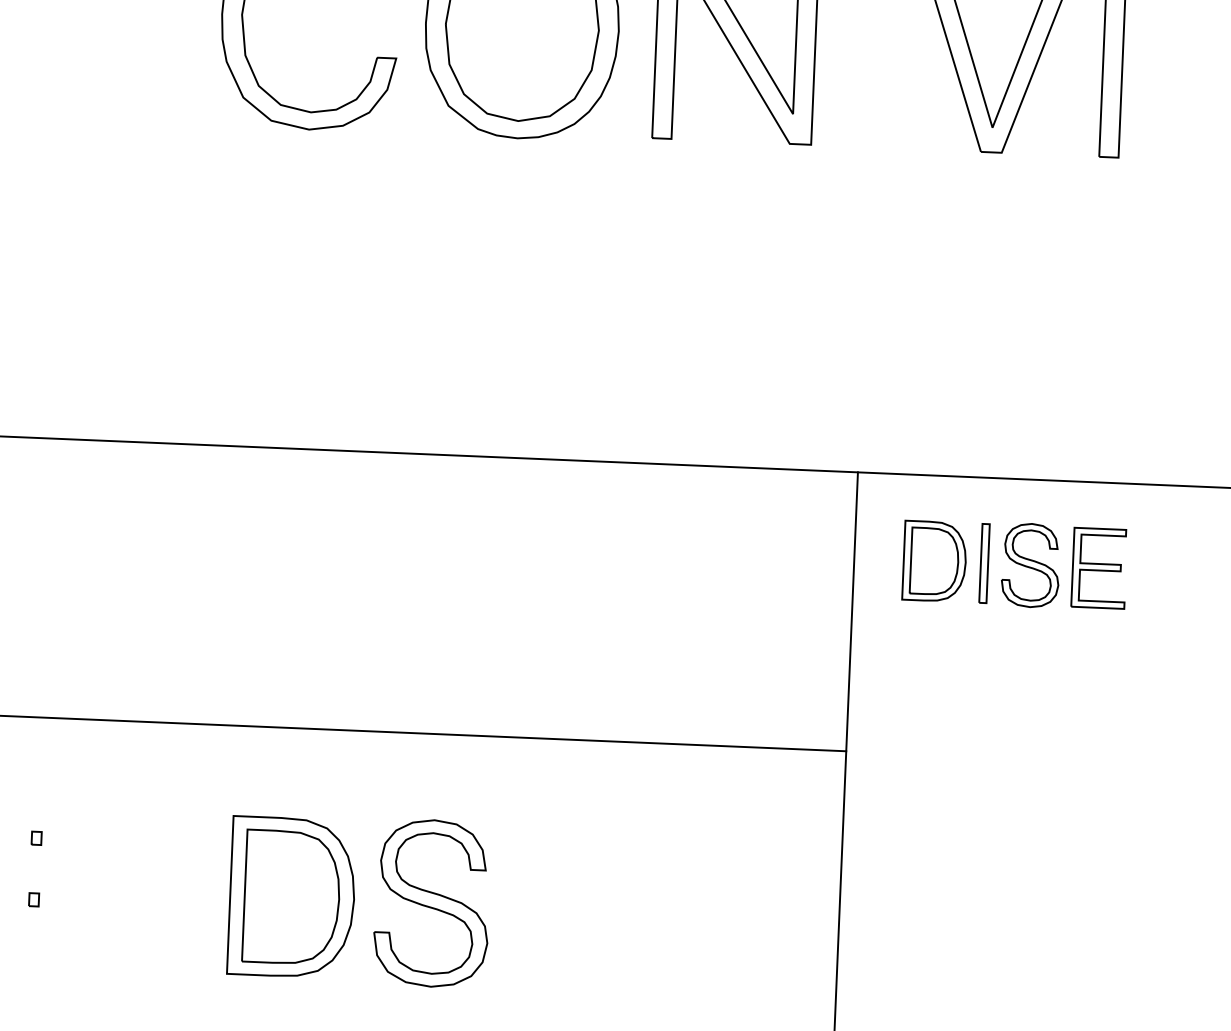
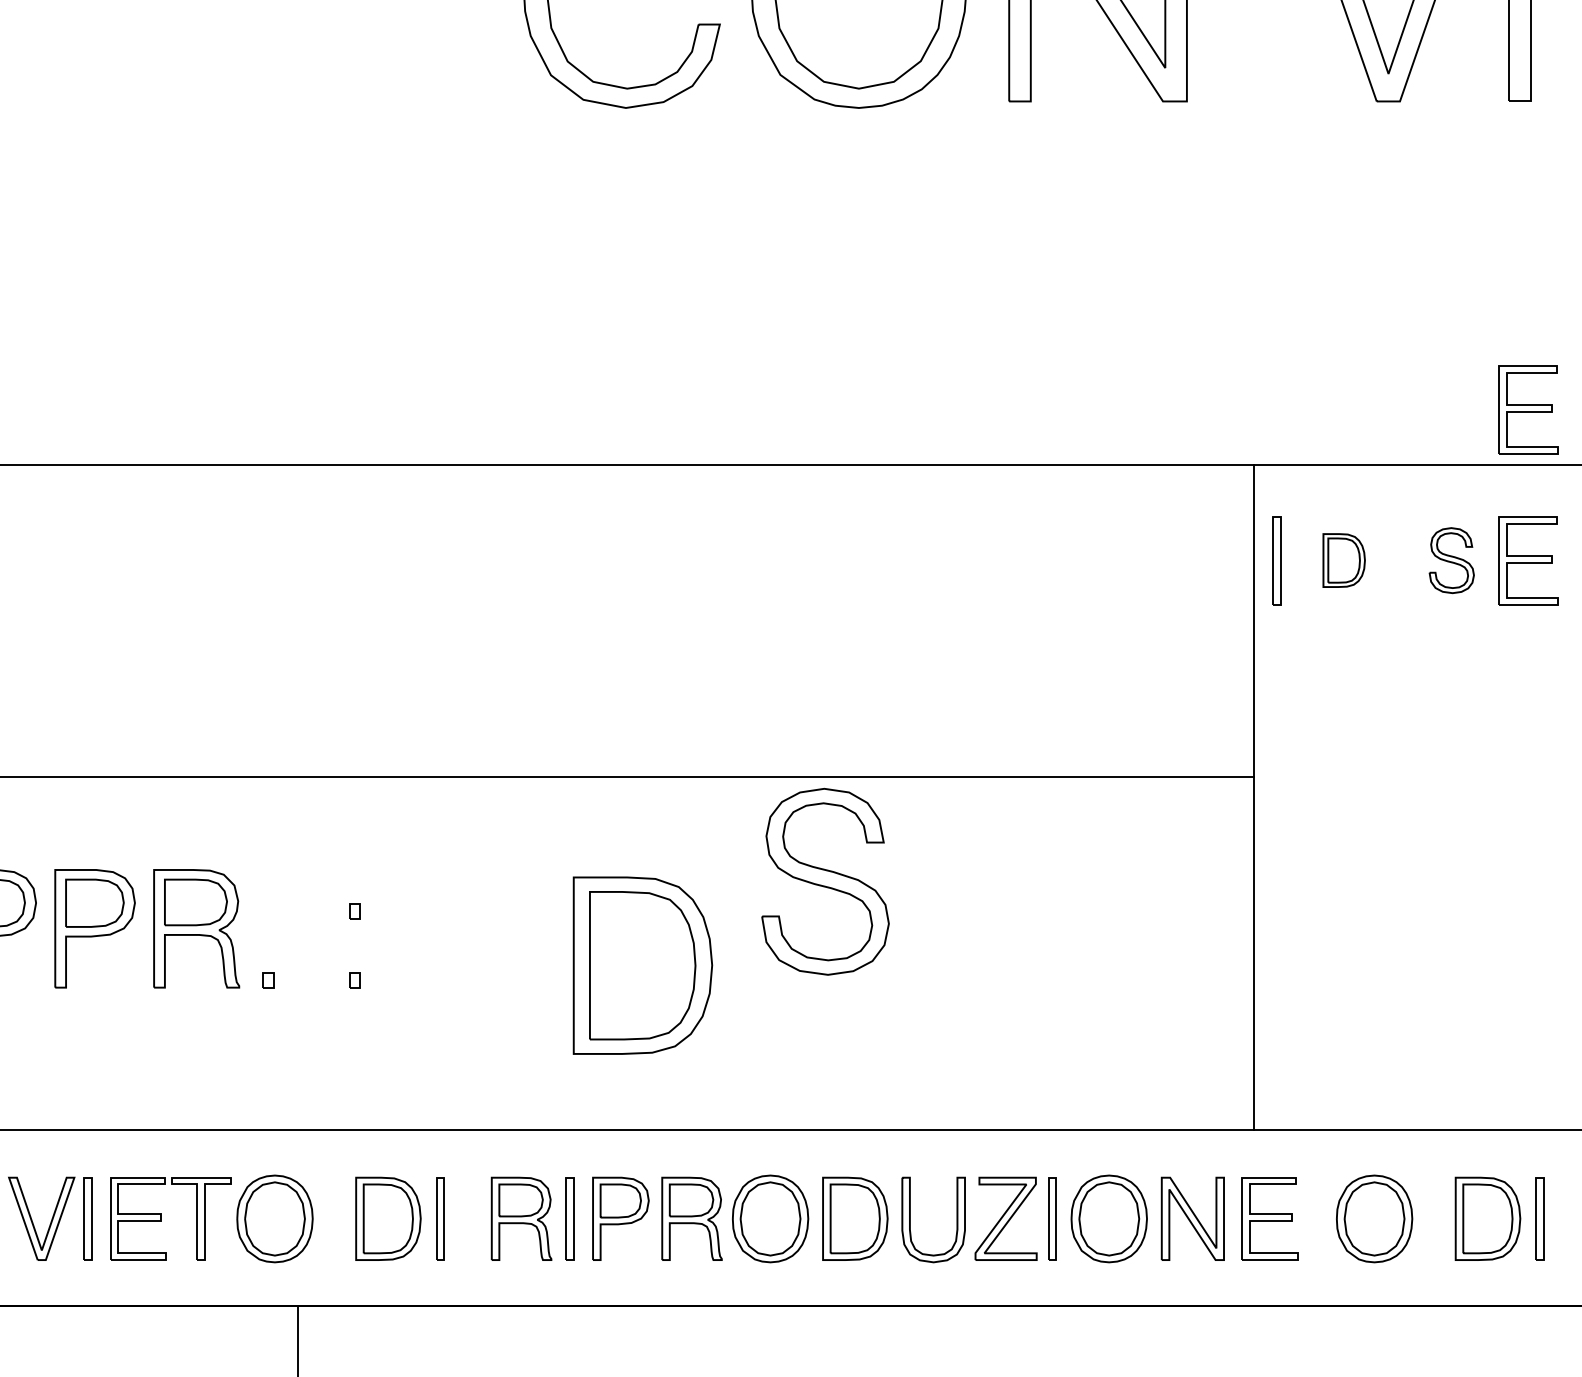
part: (1105, 433) -> (1528, 409), added
part: (934, 561) -> (1343, 560), size x0.6
part: (984, 563) -> (1276, 560), moved
part: (1030, 565) -> (1451, 560), size x0.7
part: (432, 903) -> (825, 881), moved

